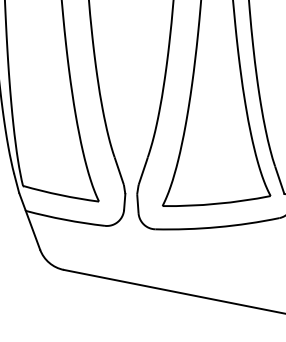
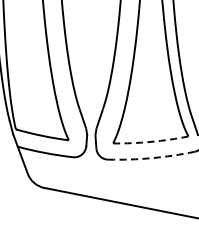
arc: (217, 203) -> (151, 141), solid -> dashed
arc: (217, 227) -> (151, 158), solid -> dashed

